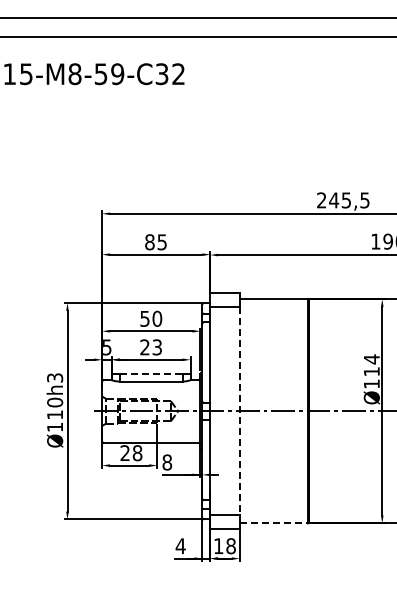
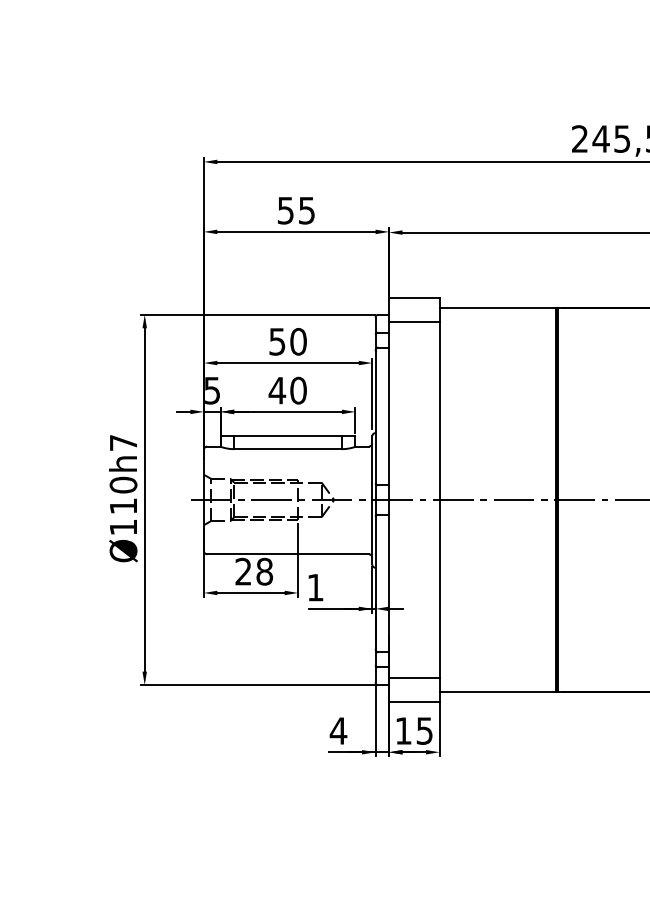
text: (149, 242) -> (285, 211), 85 -> 55
text: (150, 347) -> (286, 390), 23 -> 40
line: (151, 374) -> (288, 437), dashed -> solid
text: (55, 377) -> (124, 442), Ø110h3 -> Ø110h7
line: (239, 411) -> (439, 500), dashed -> solid
text: (167, 462) -> (315, 587), 8 -> 1
line: (274, 523) -> (499, 692), dashed -> solid
text: (230, 546) -> (423, 731), 18 -> 15

